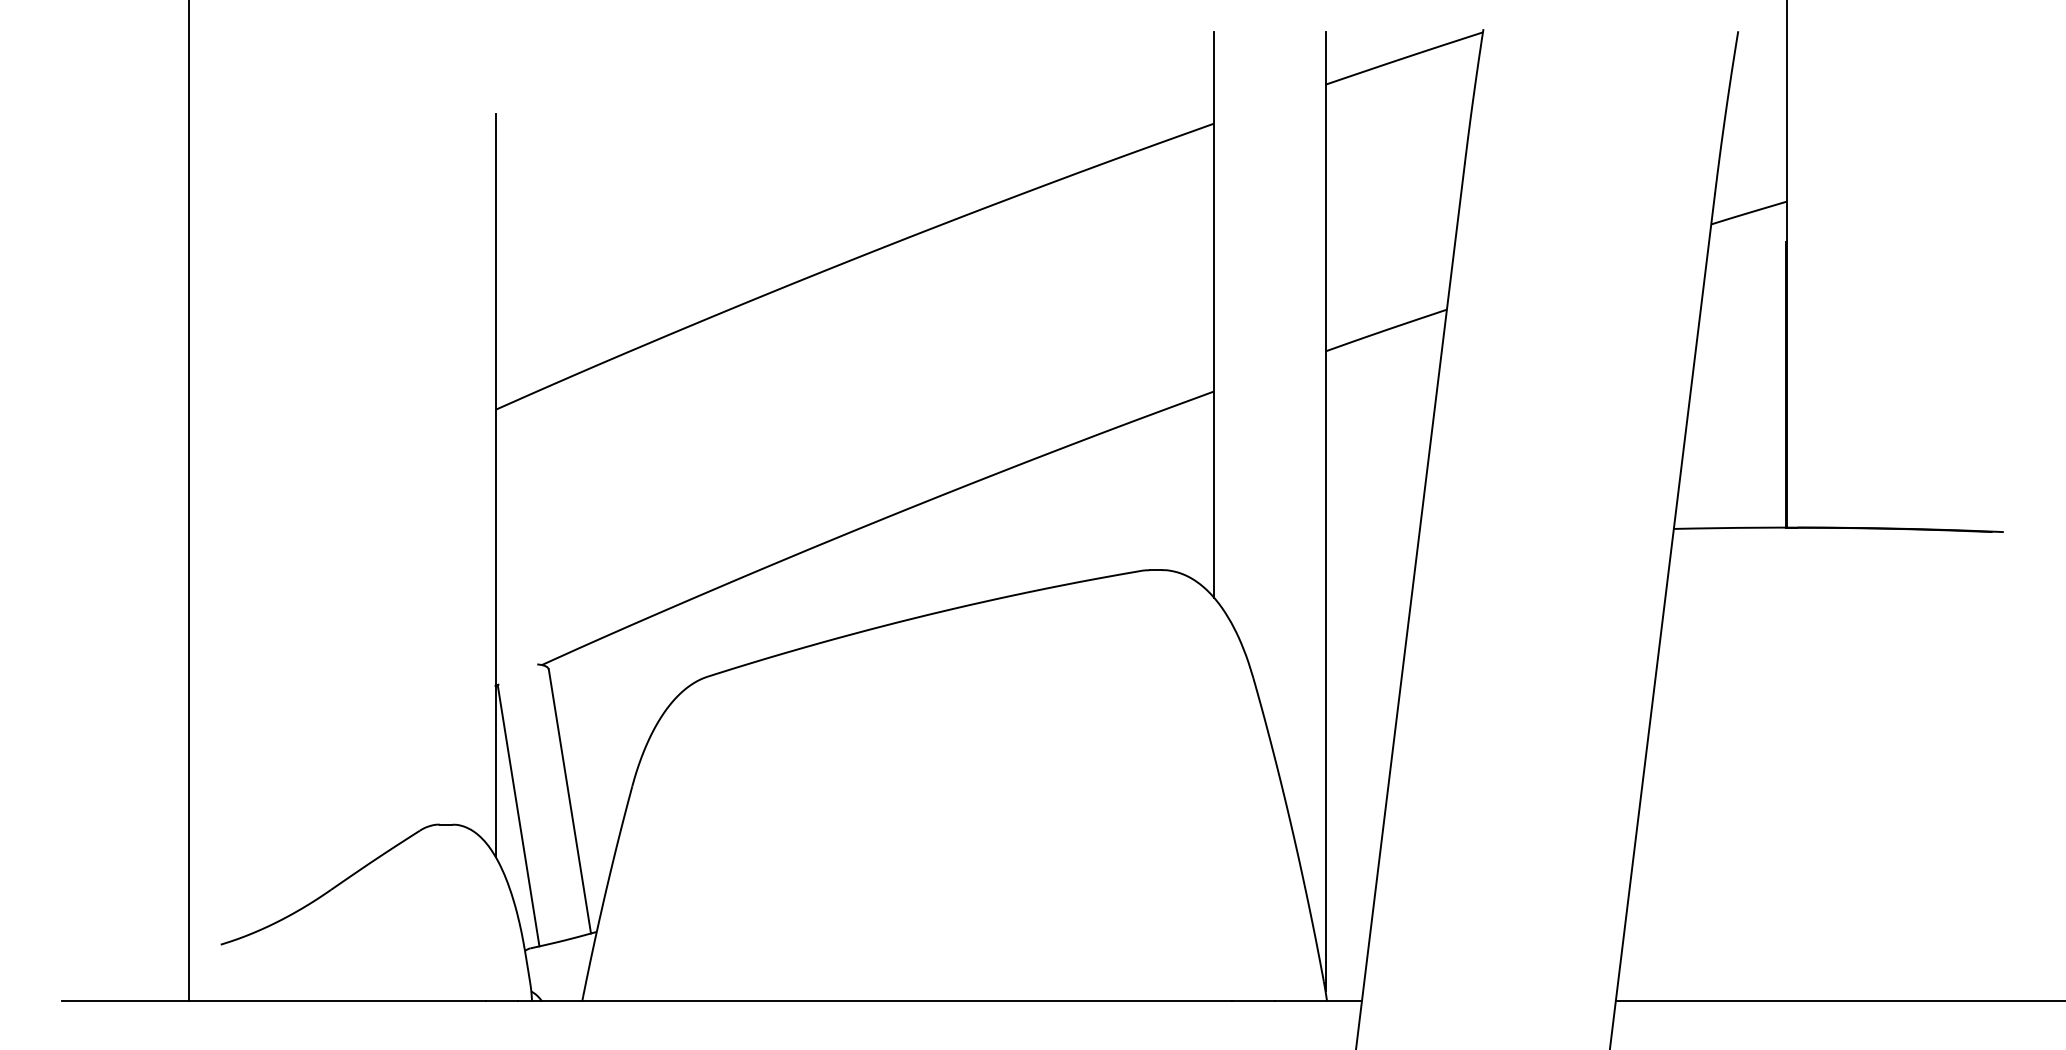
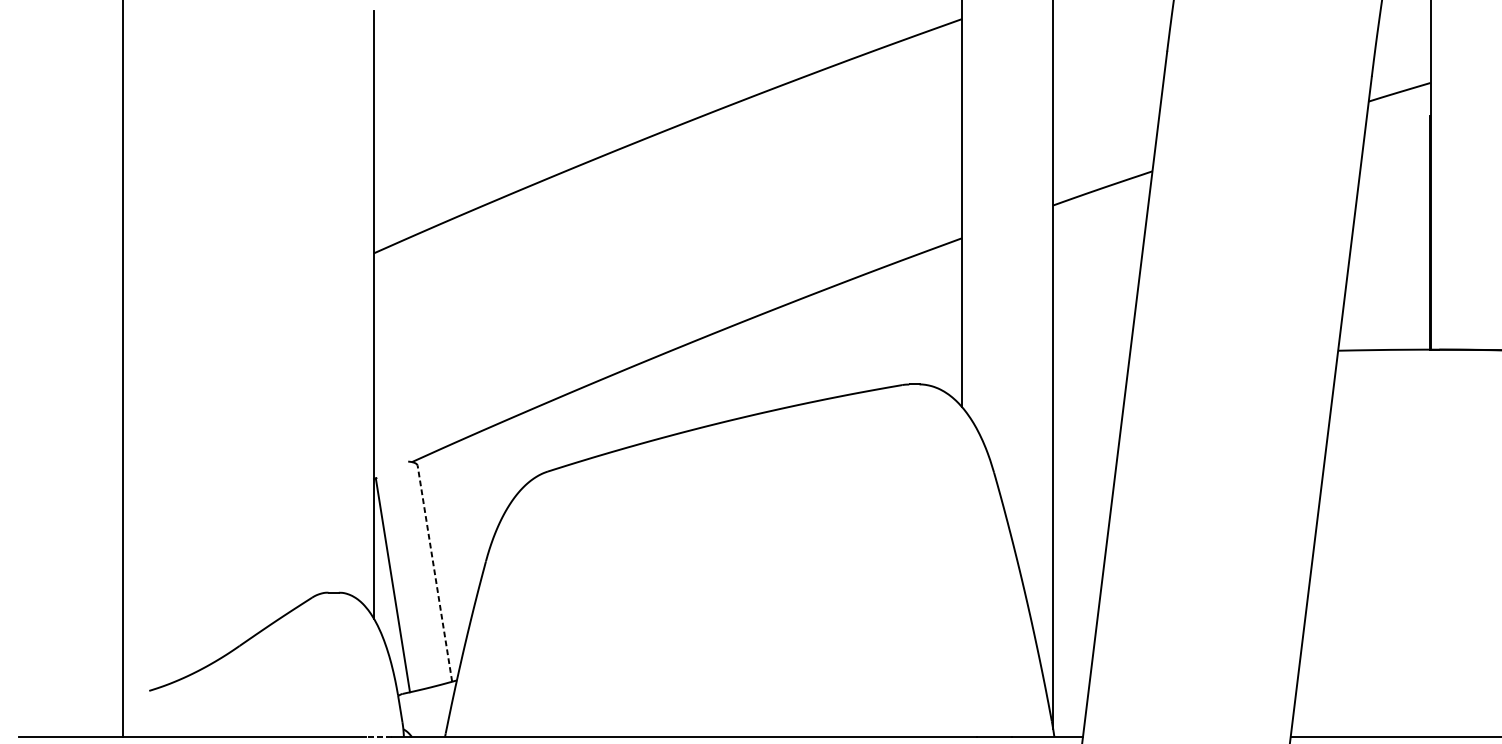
line: (569, 801) -> (434, 573), solid -> dashed
line: (501, 1000) -> (378, 736), solid -> dashed

